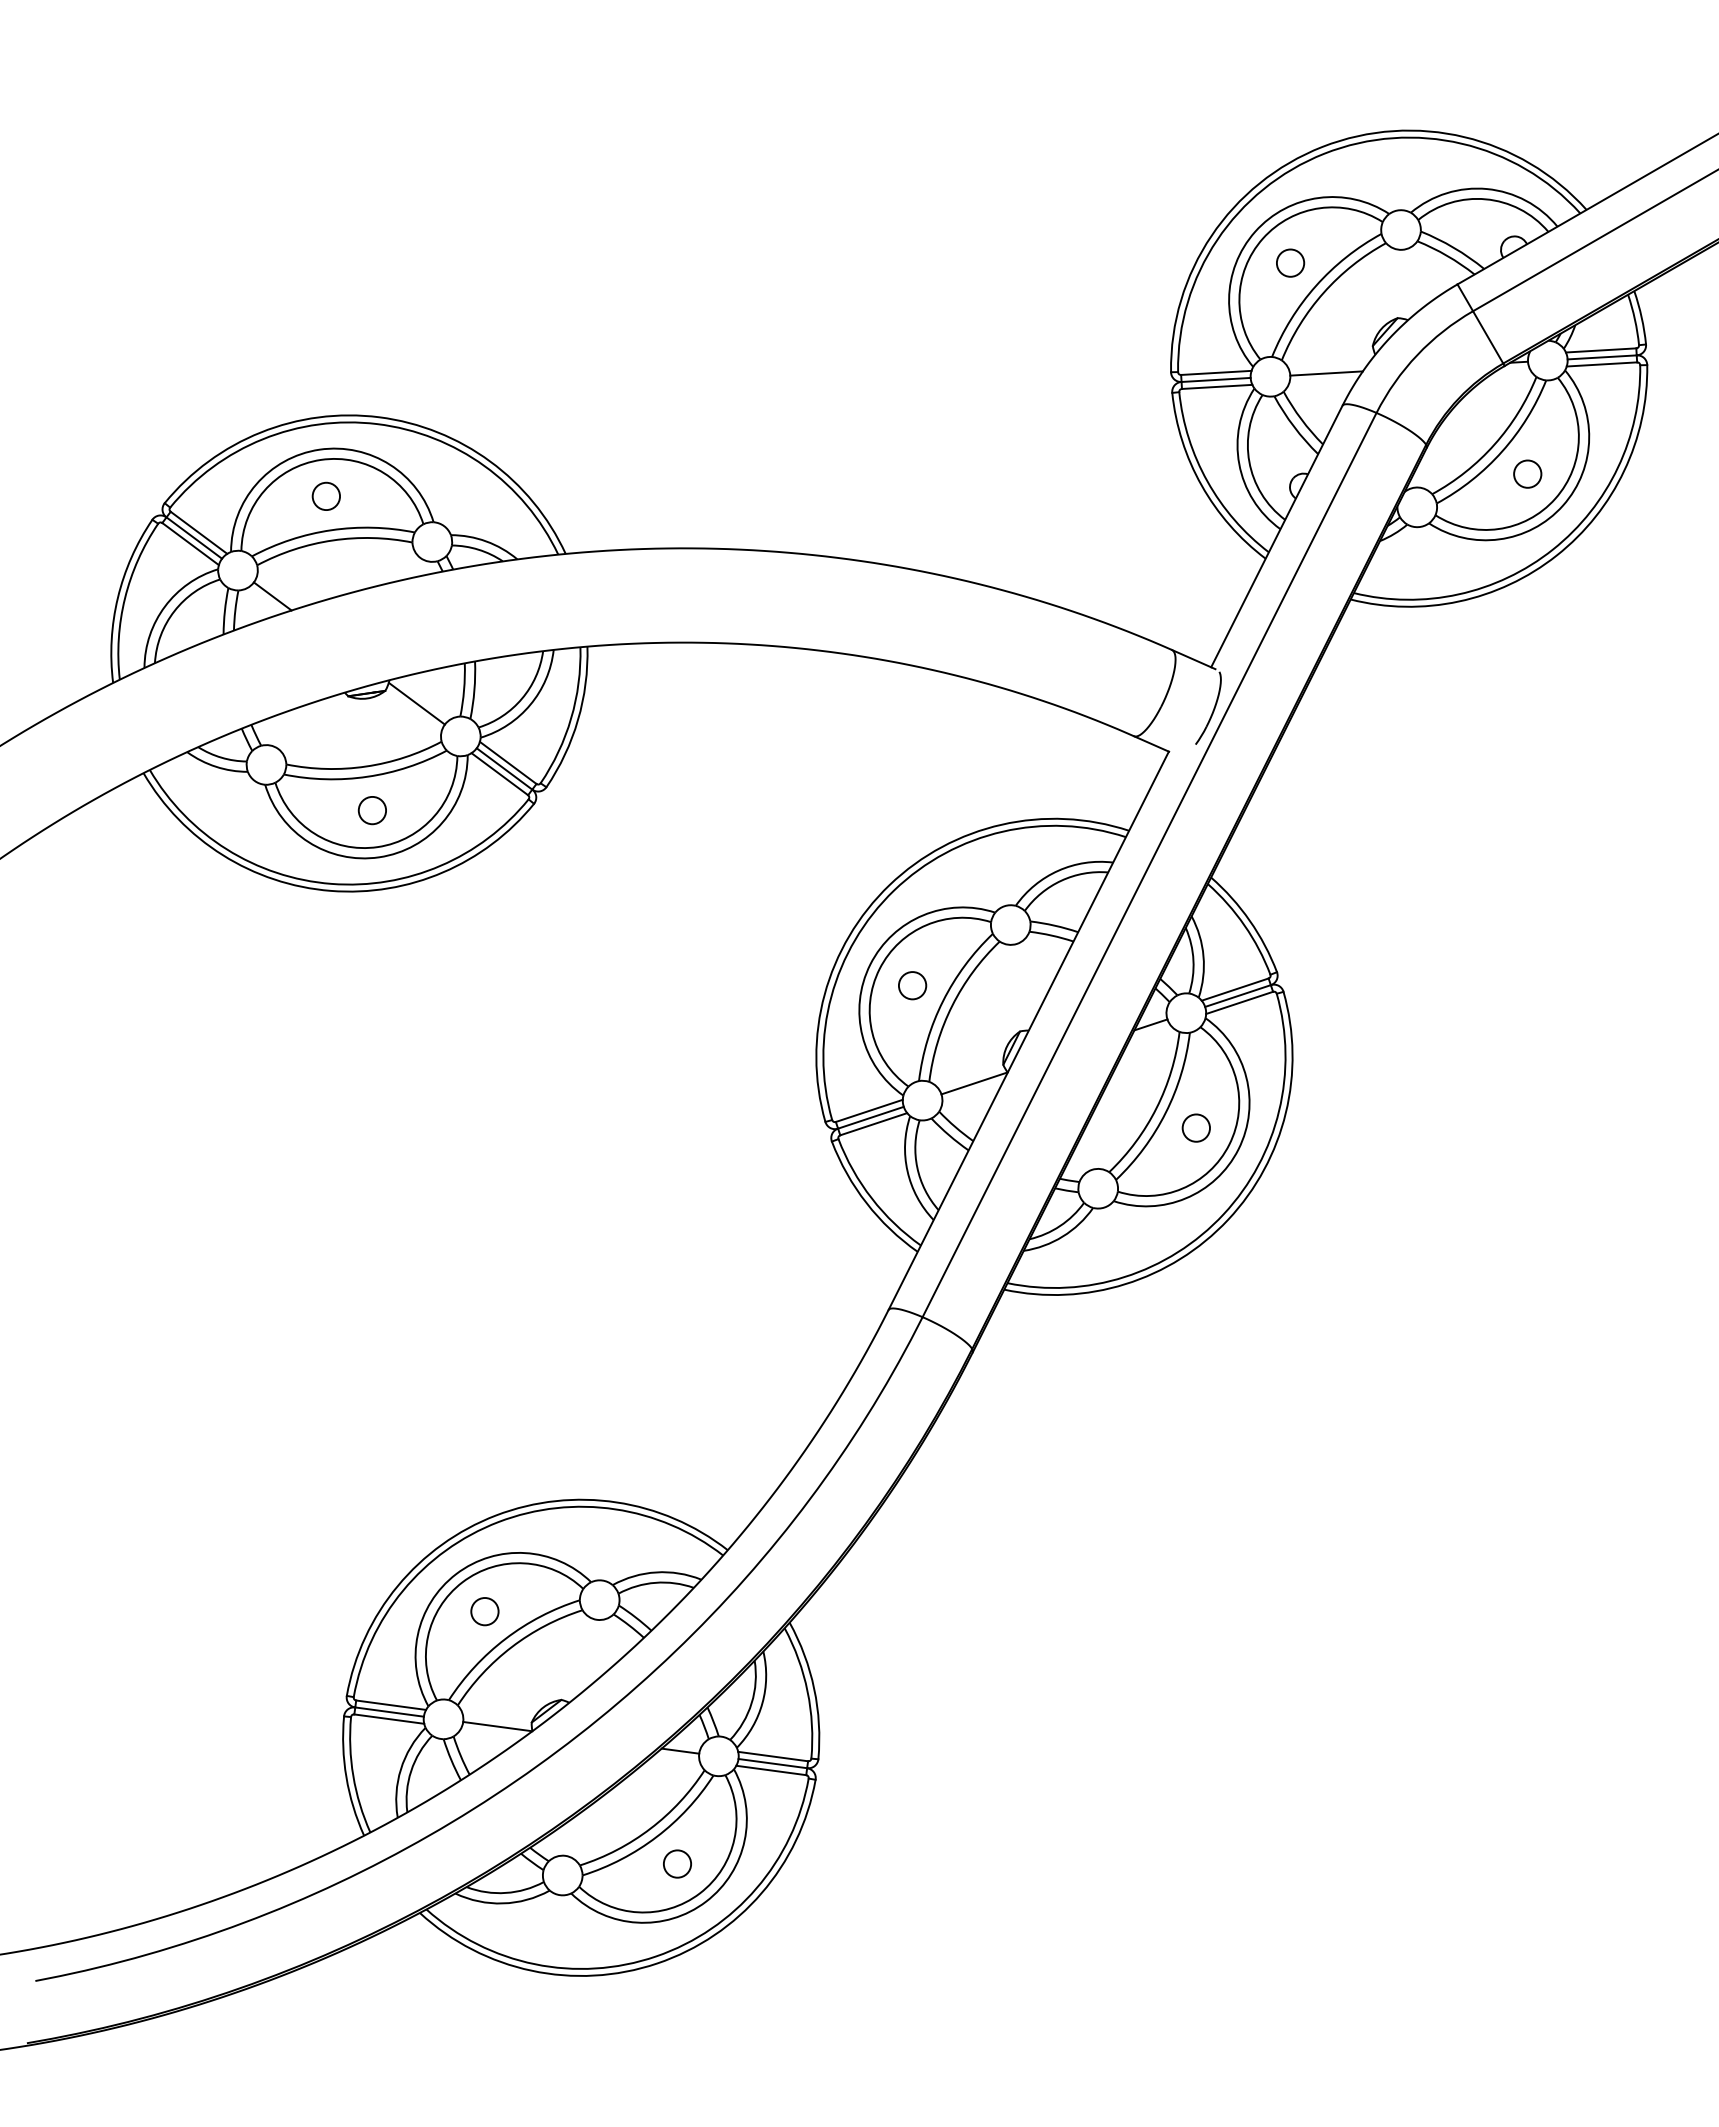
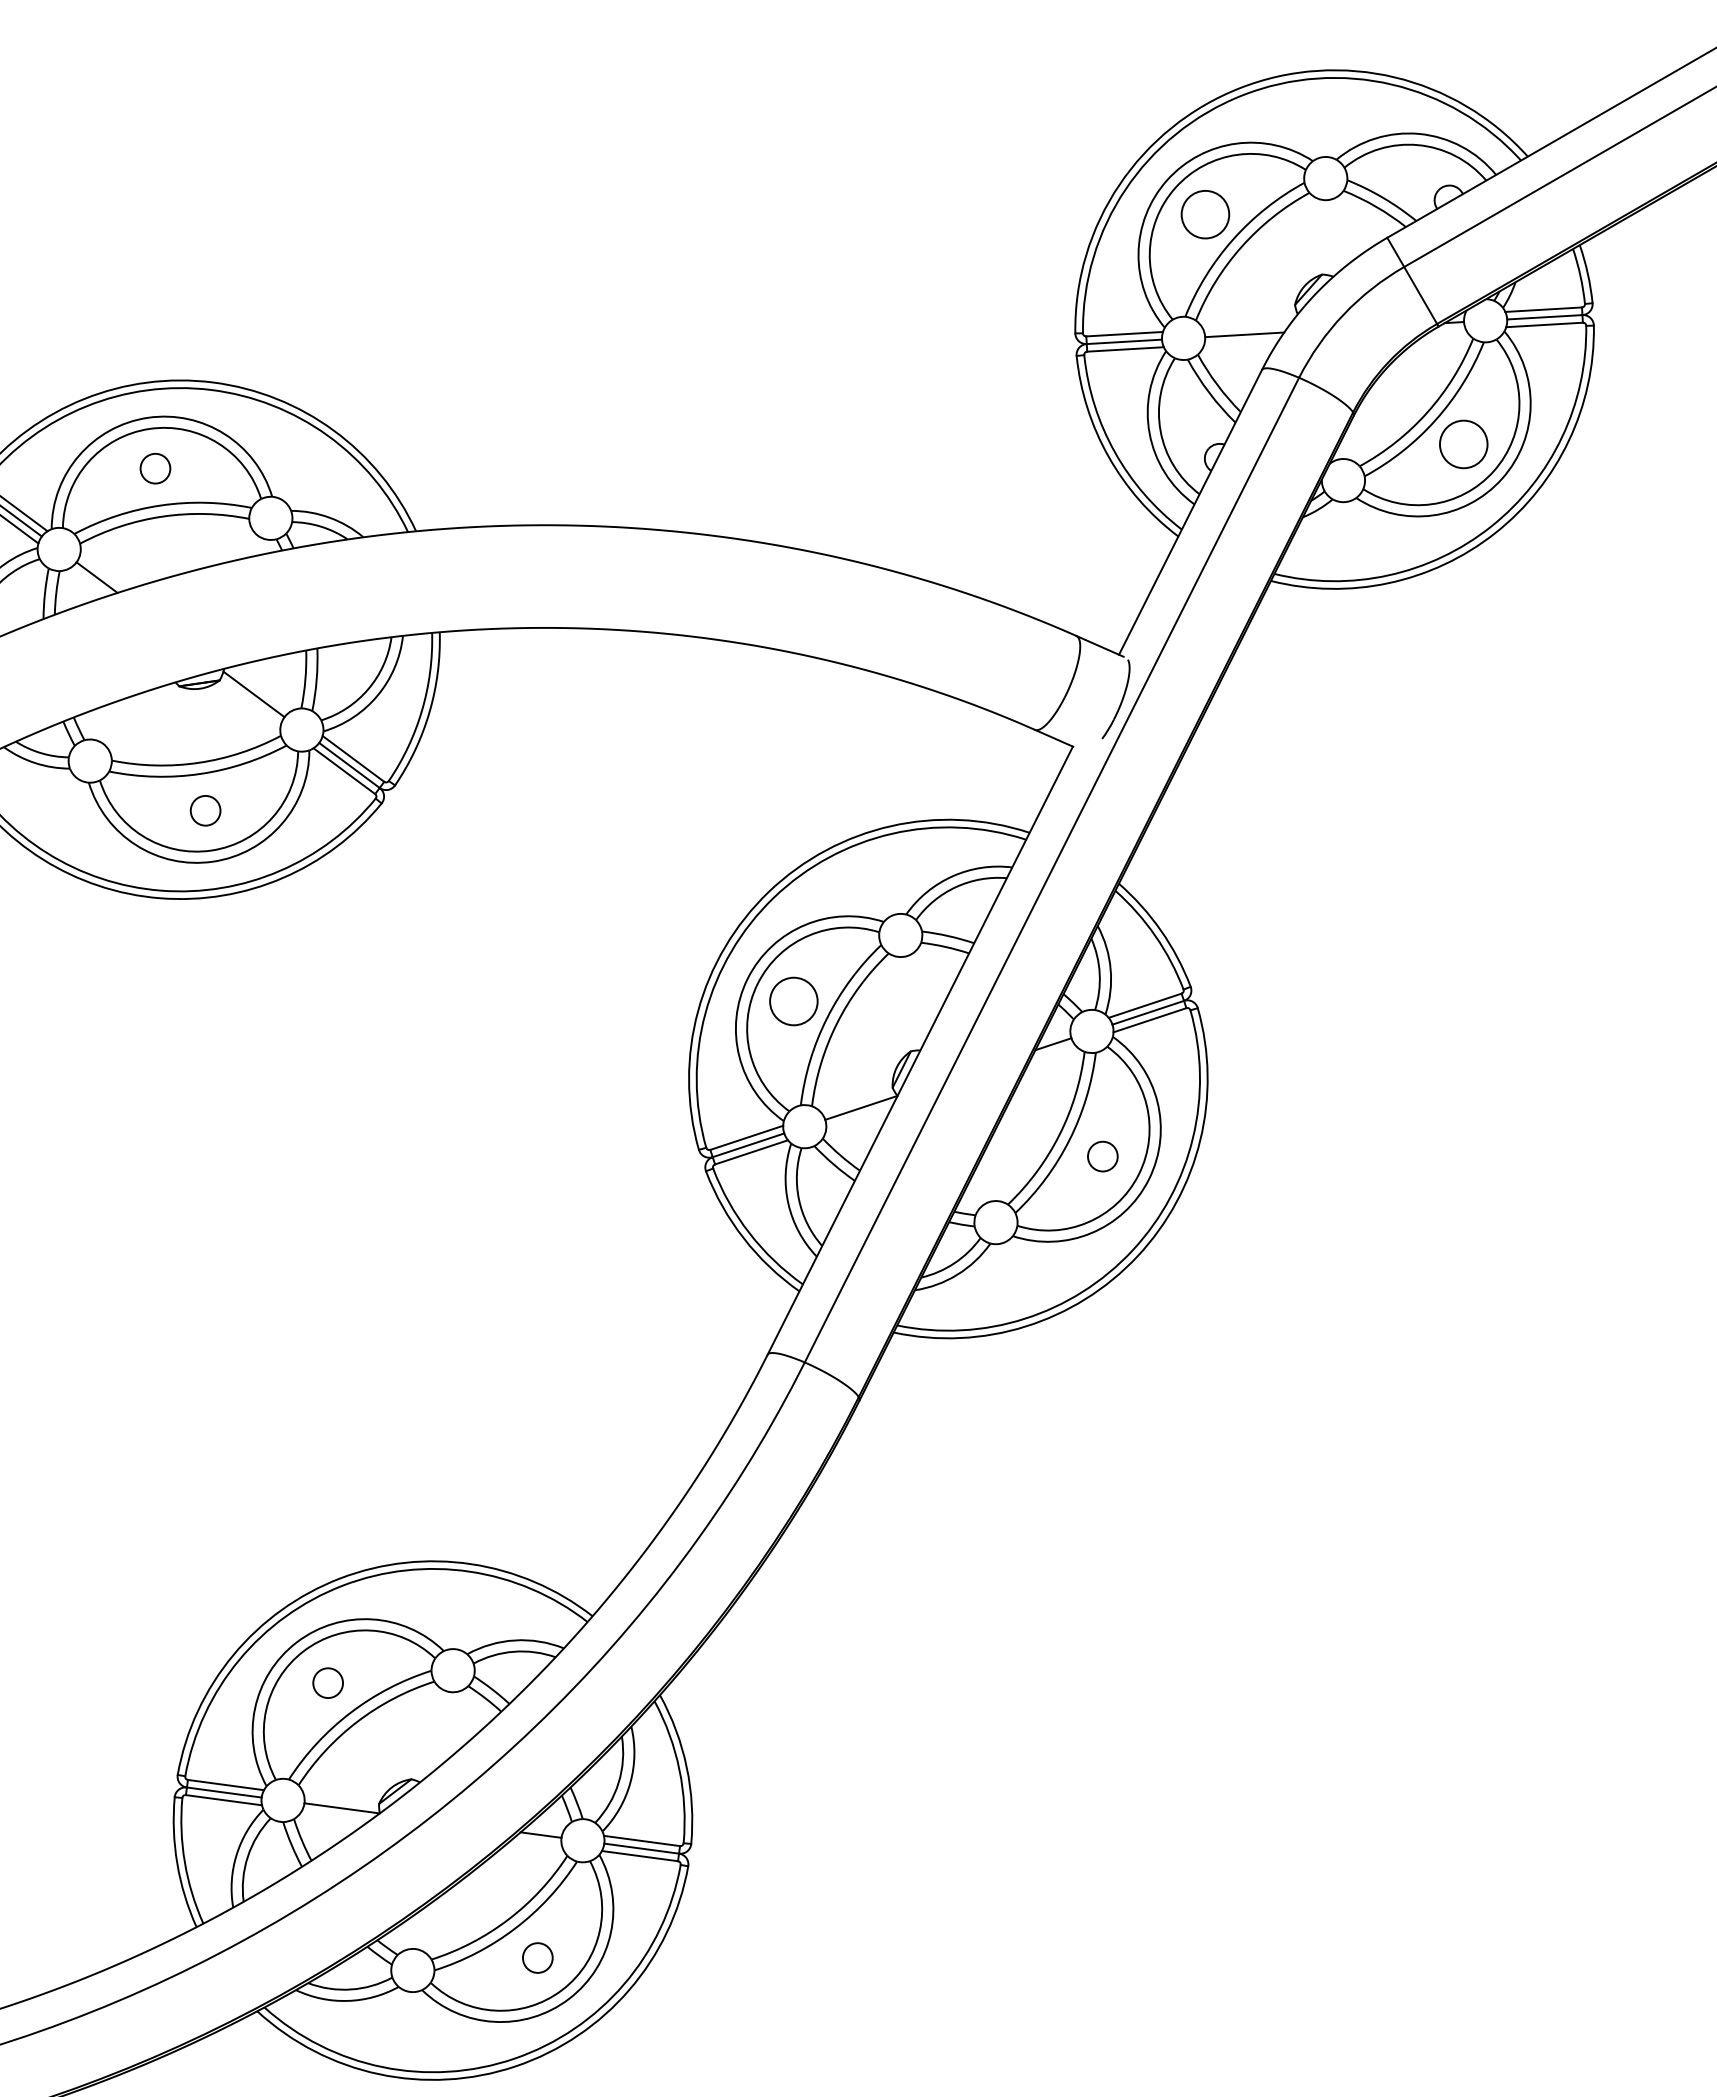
circle: (1290, 262) -> (1205, 213), size x1.6
circle: (1527, 473) -> (1463, 443), size x1.6
circle: (912, 985) -> (793, 1001), size x1.6

